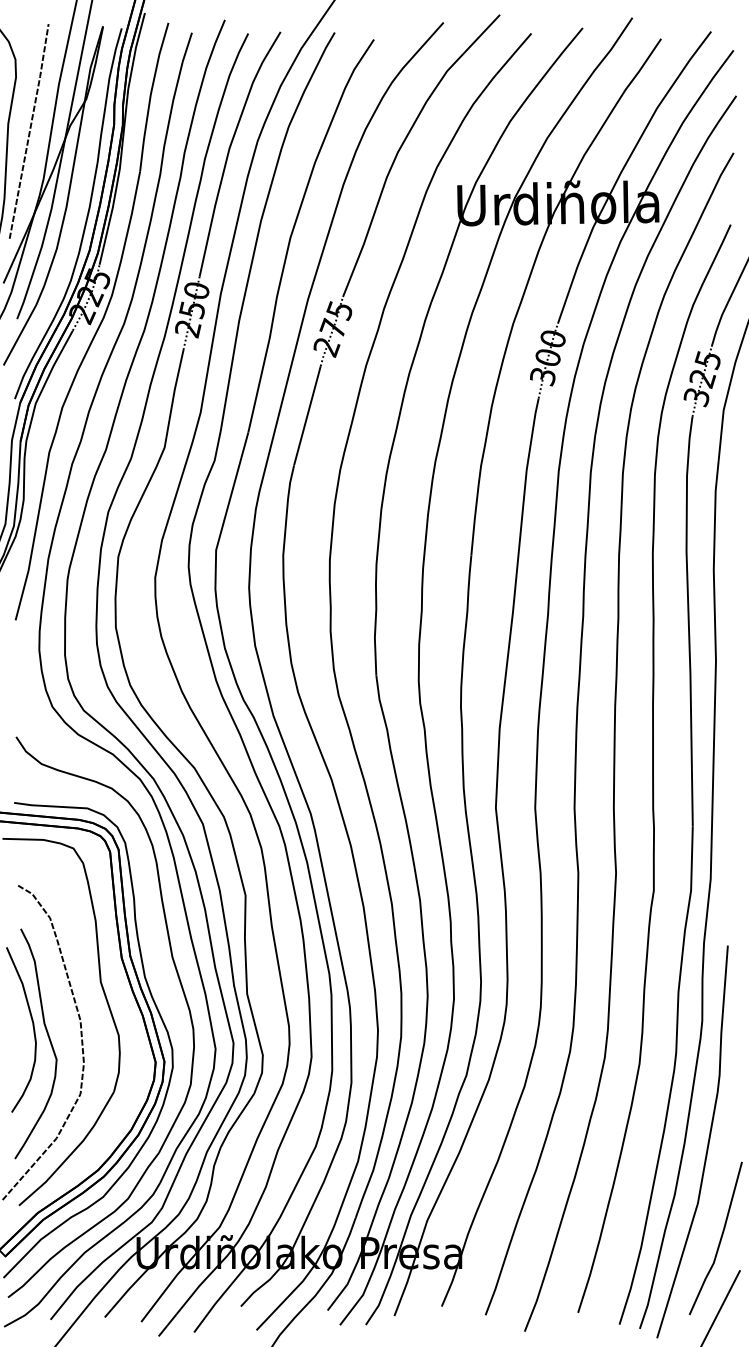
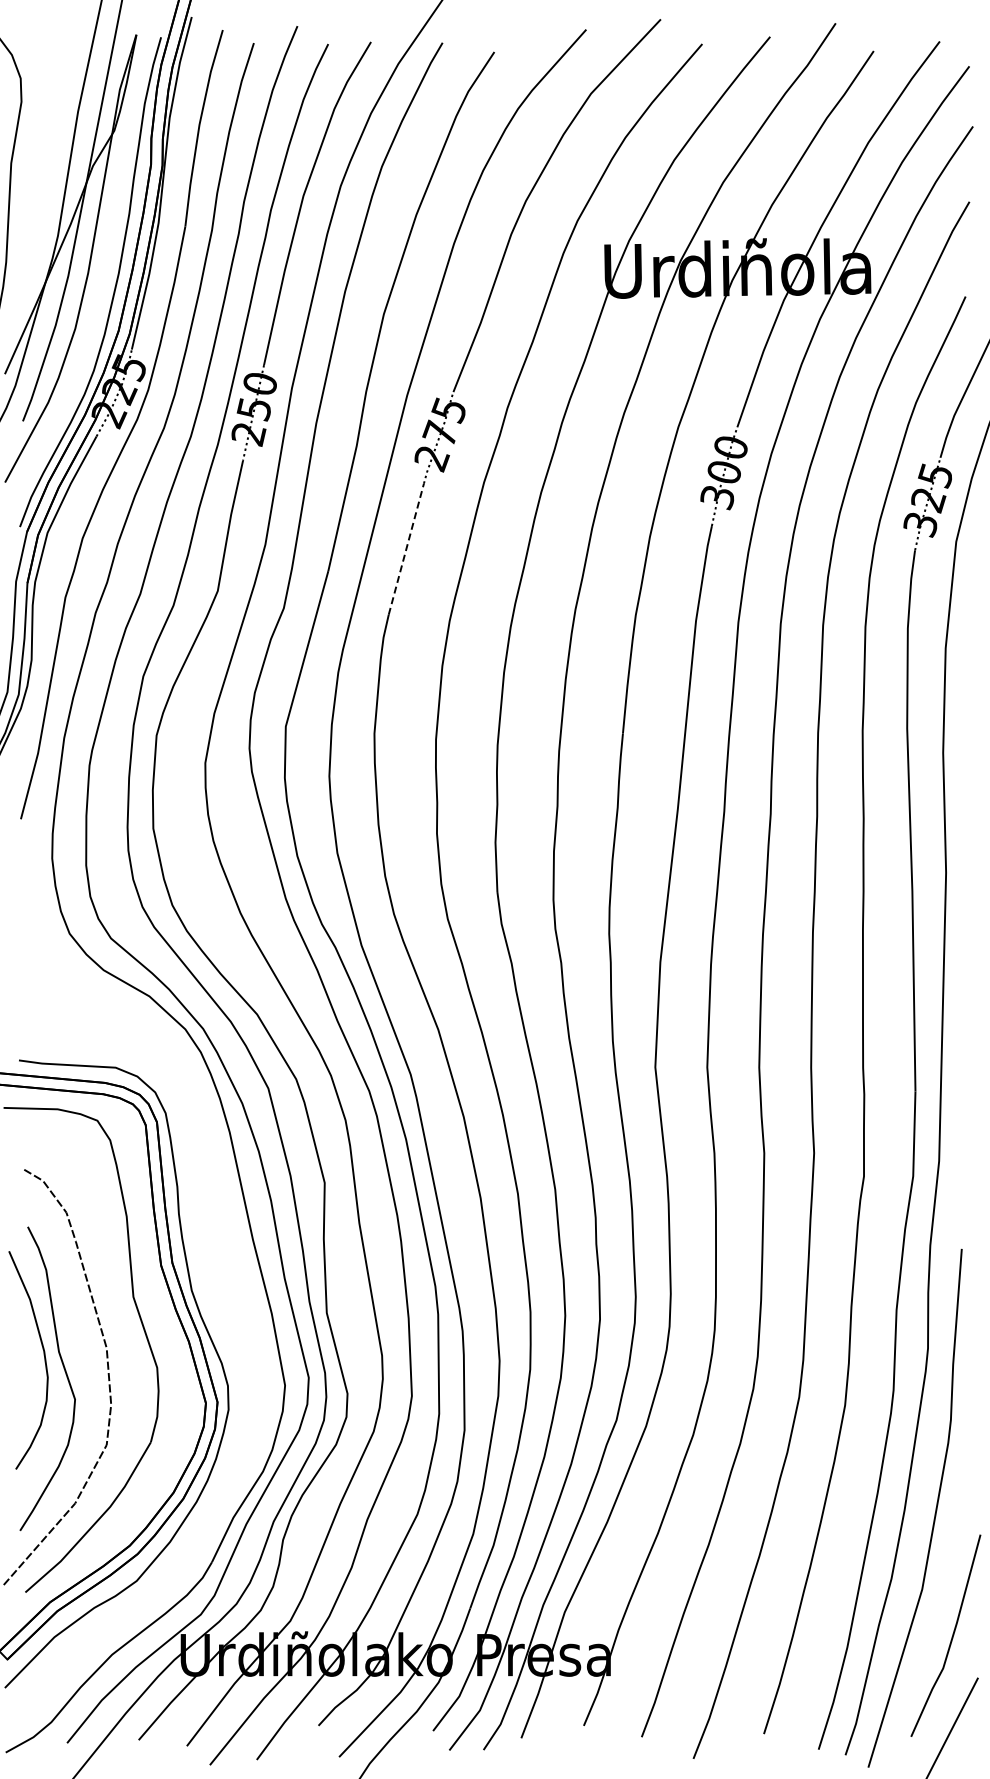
line: (28, 131) -> (38, 173), removed
line: (307, 416) -> (406, 549), solid -> dashed
curve: (181, 989) -> (240, 1306), removed

